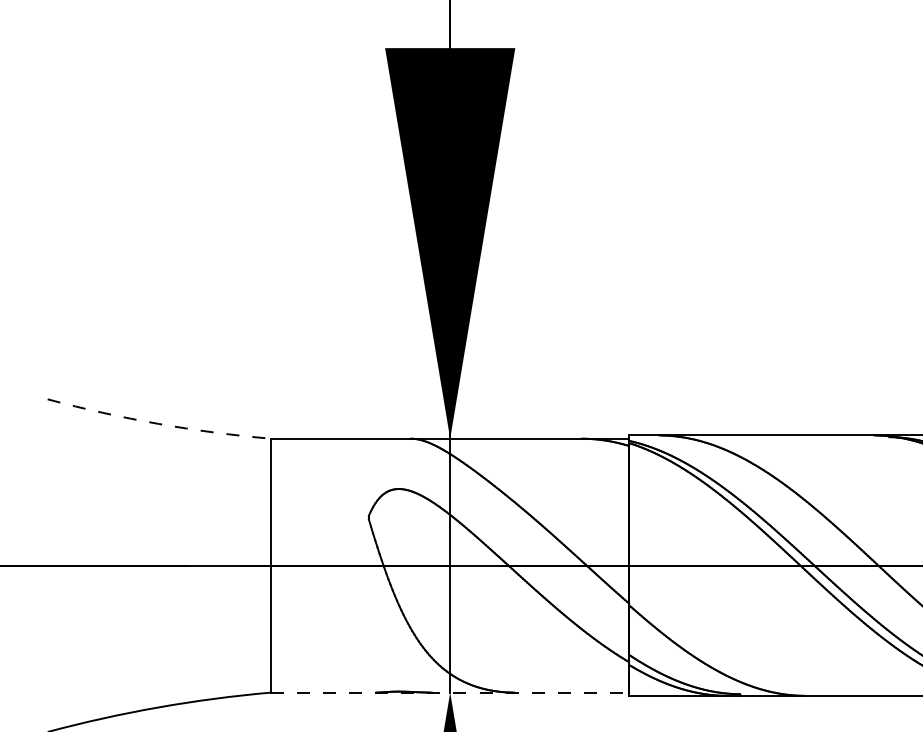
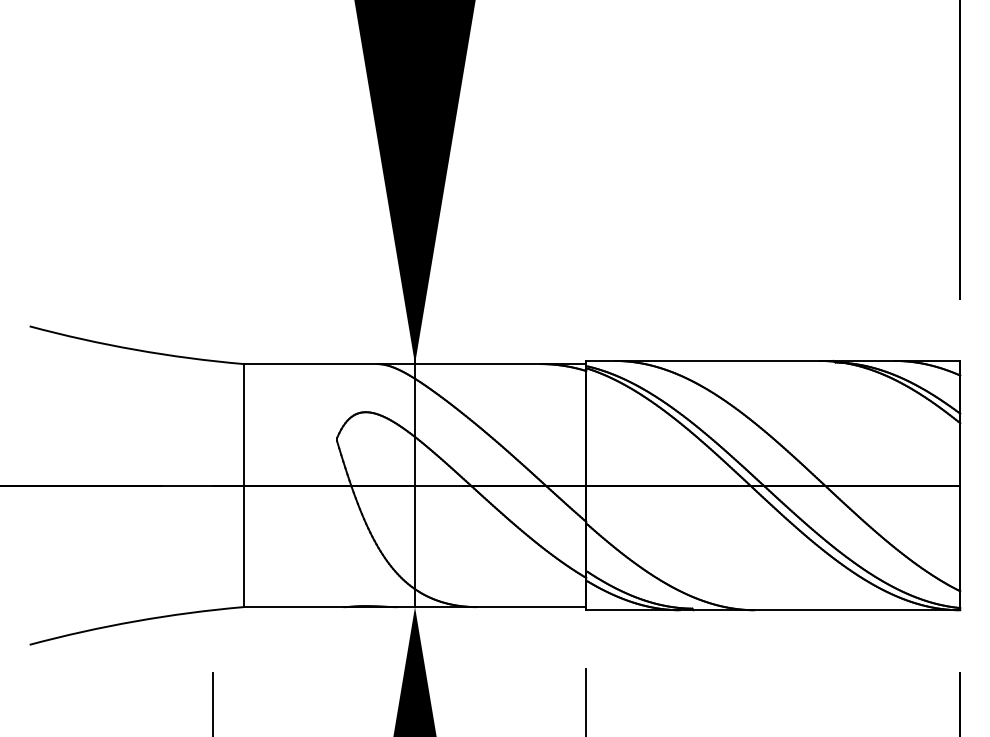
arc: (158, 423) -> (135, 349), dashed -> solid
line: (450, 693) -> (415, 607), dashed -> solid

